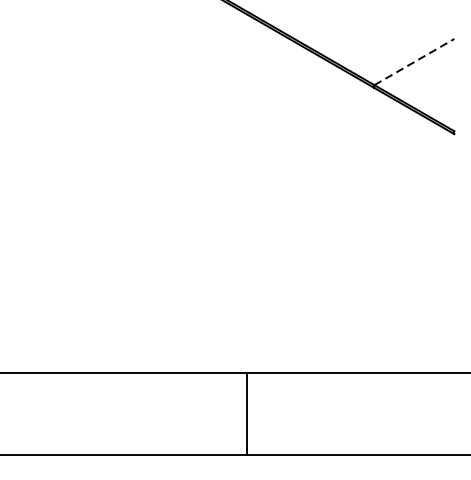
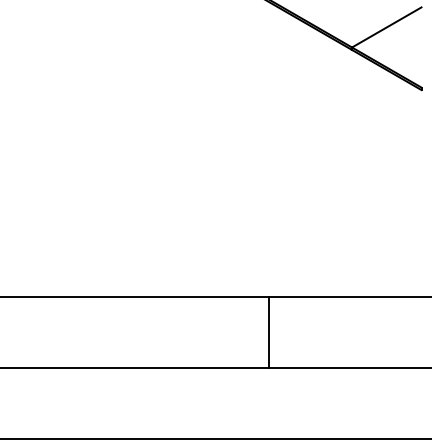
line: (415, 62) -> (387, 27), dashed -> solid
line: (247, 413) -> (268, 332), moved

